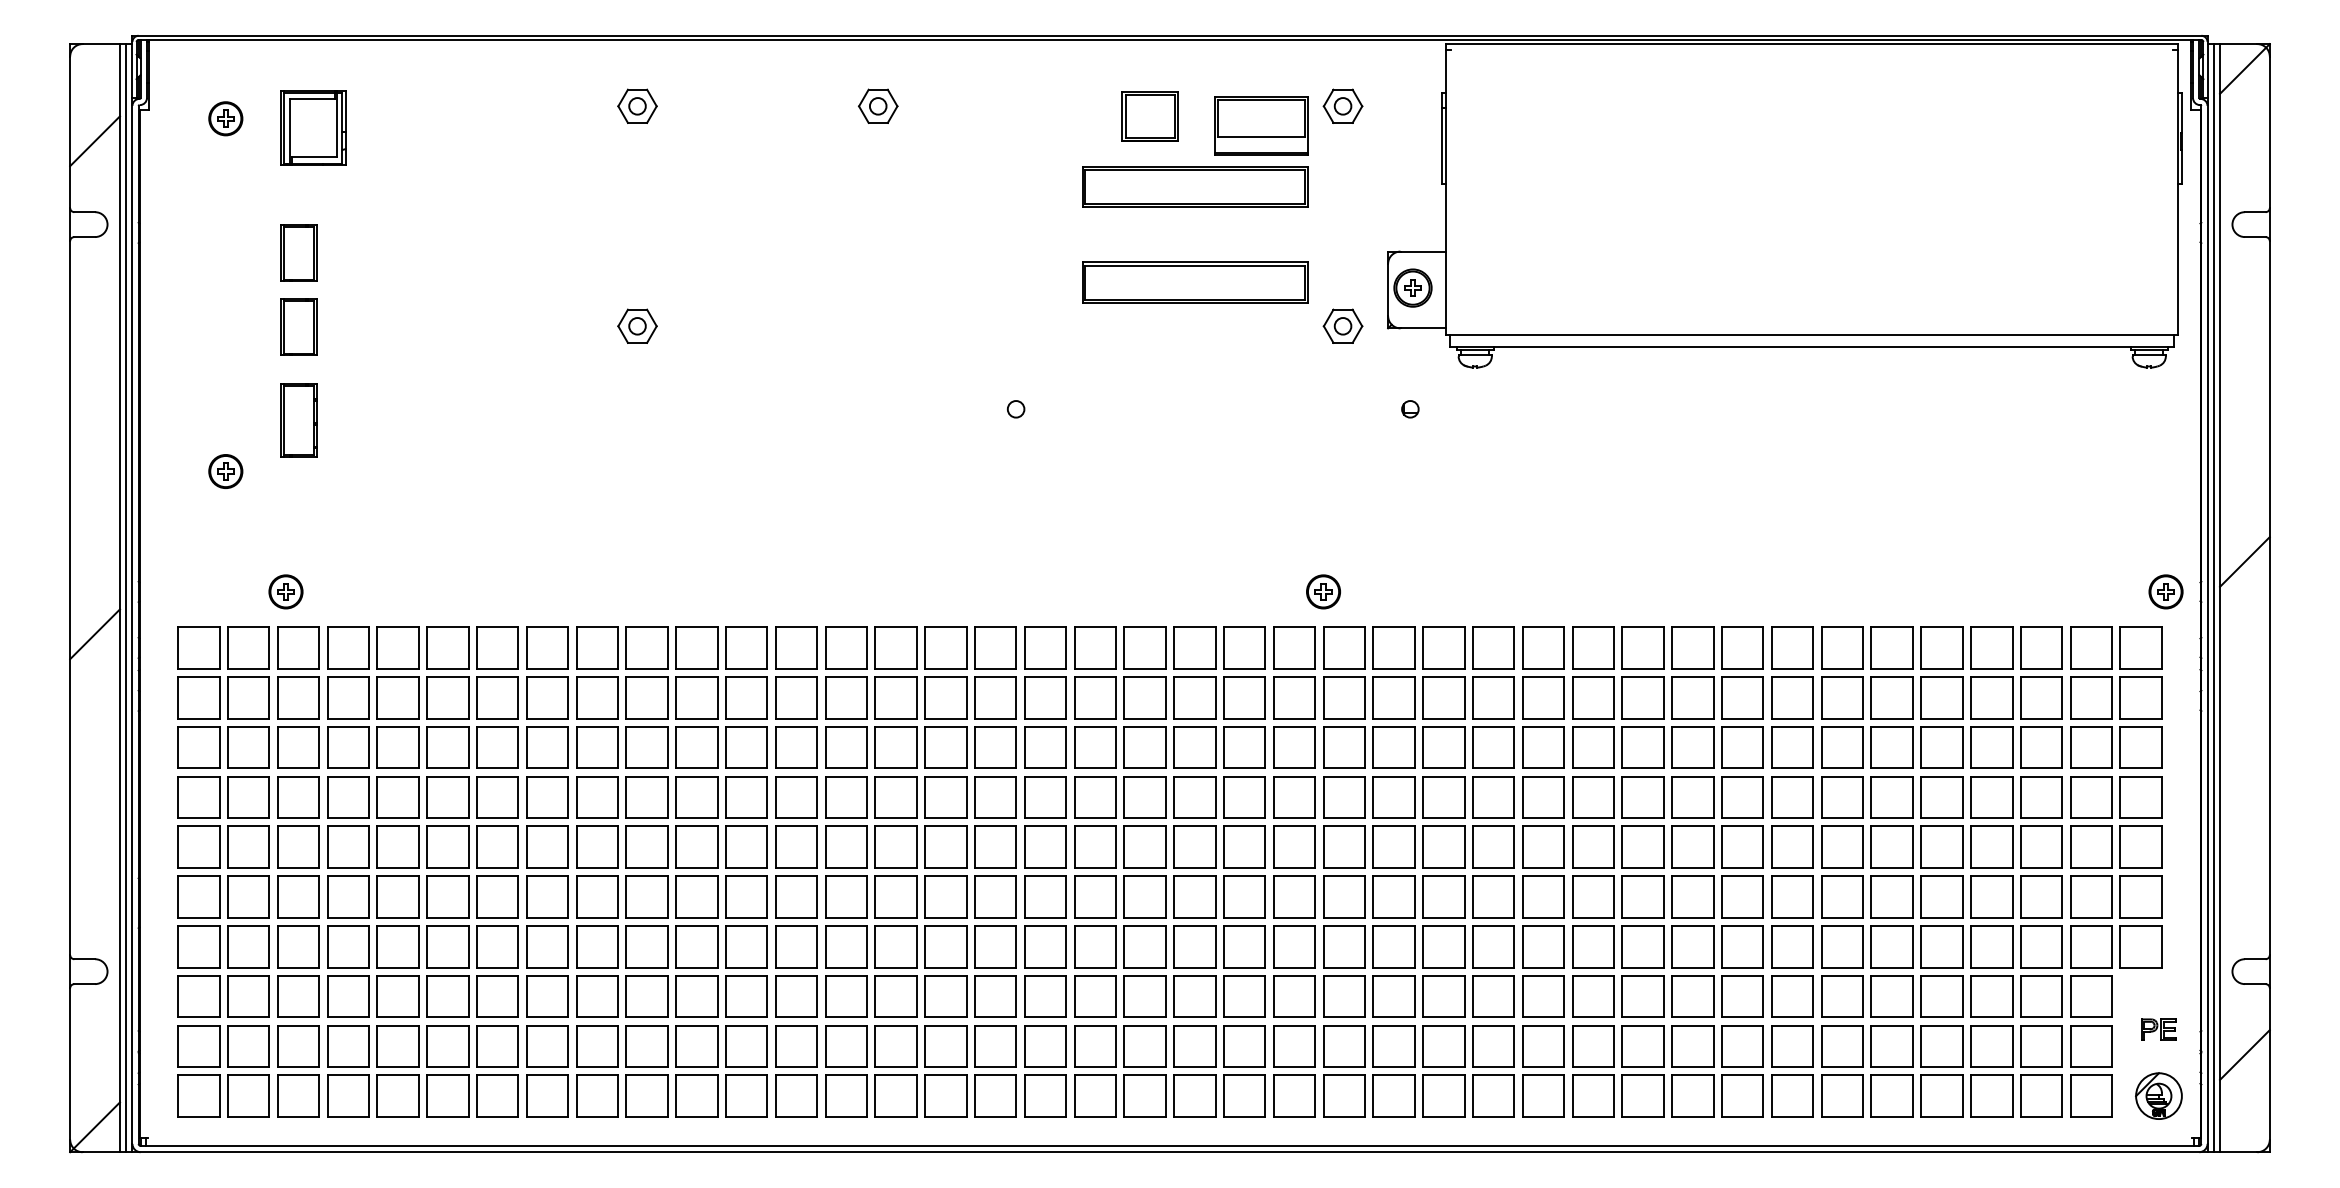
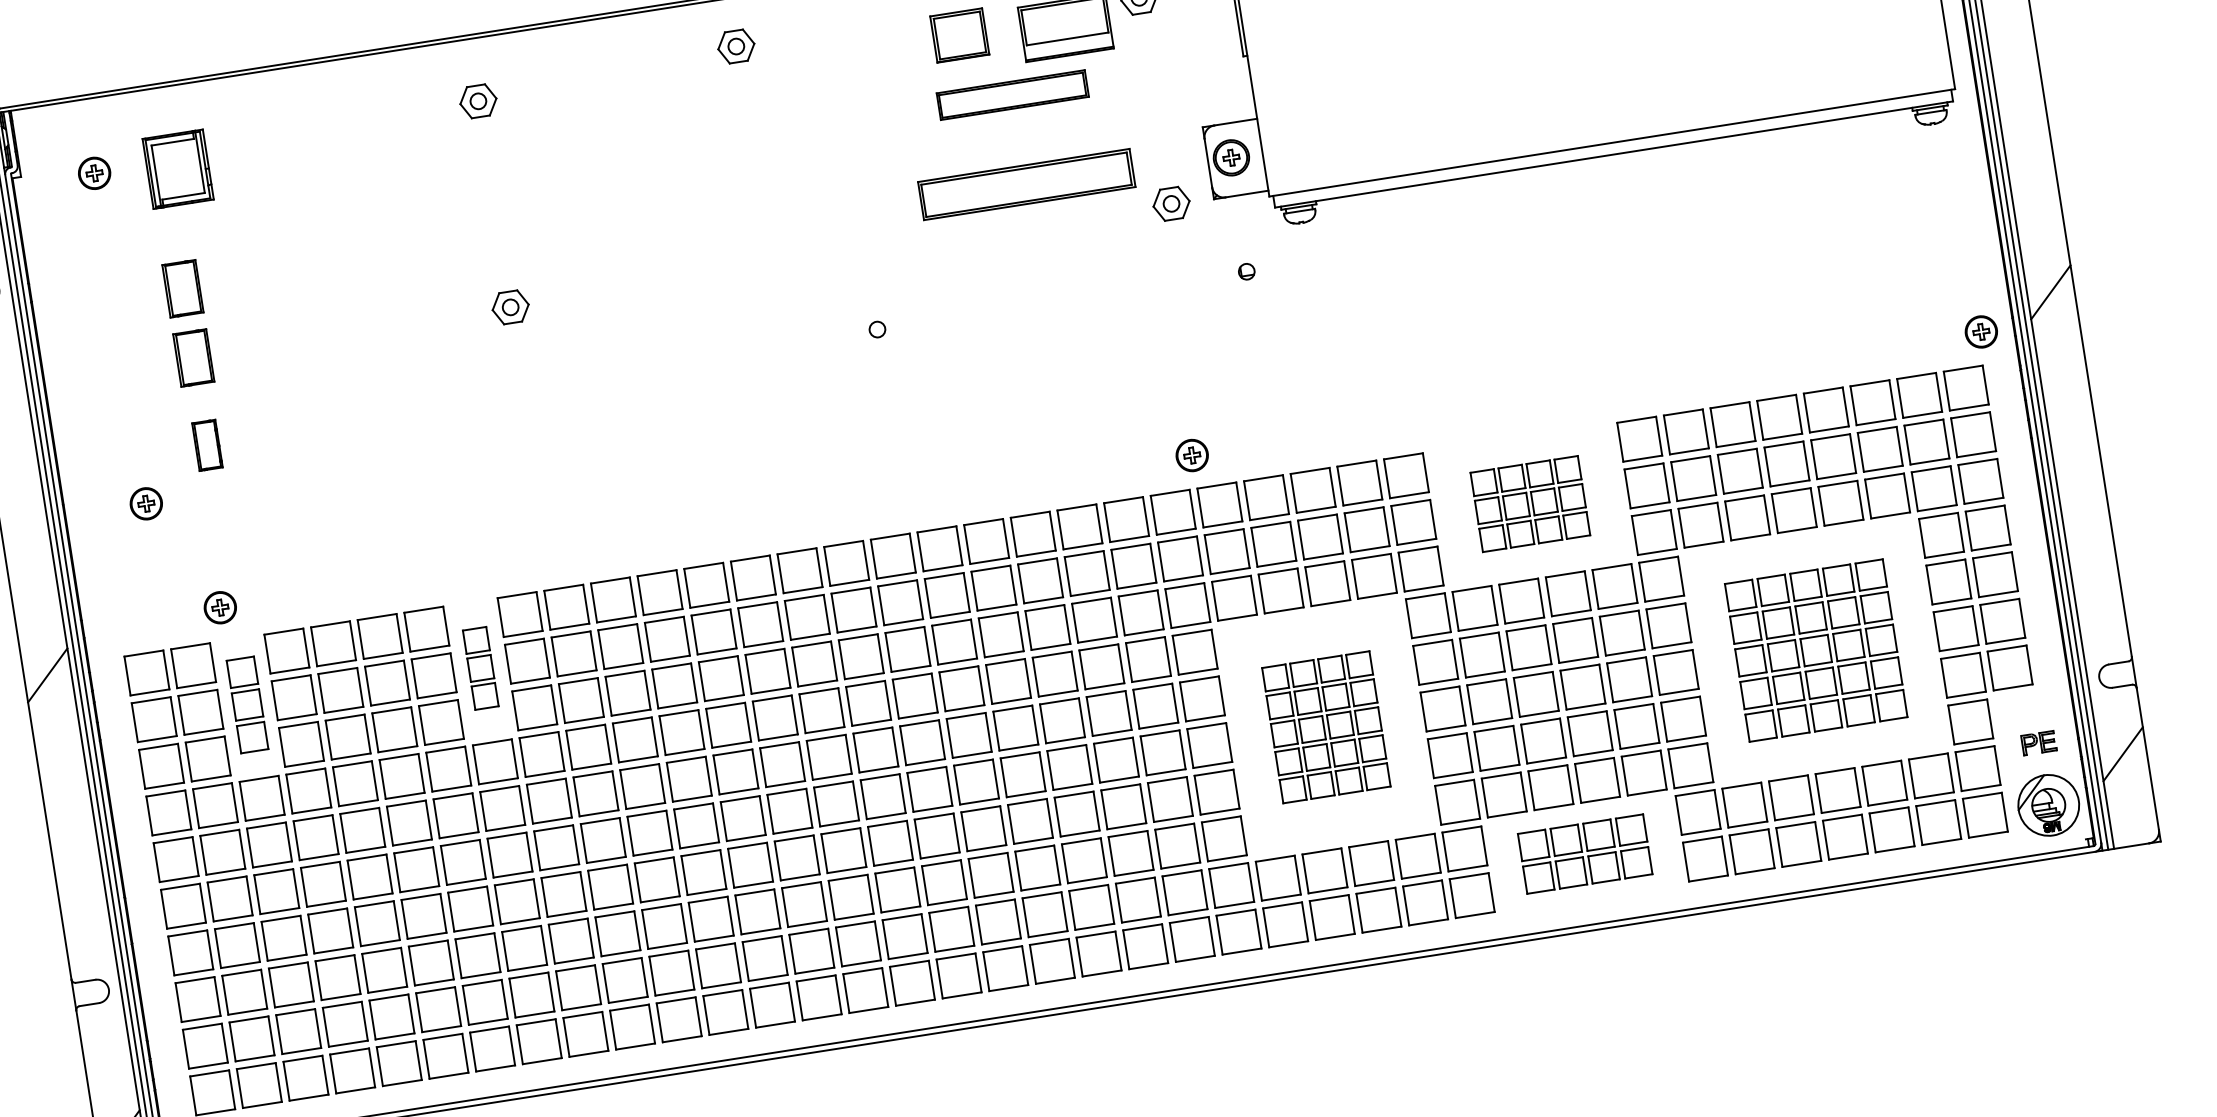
part: (878, 105) -> (736, 45), moved
part: (1195, 186) -> (1012, 94), size x0.7
part: (298, 420) -> (206, 445), size x0.7
part: (298, 697) -> (247, 704), size x0.7
part: (547, 697) -> (480, 668), size x0.6
part: (1667, 697) -> (1529, 503), size x0.6
part: (1418, 896) -> (1325, 726), size x0.6
part: (1941, 896) -> (1815, 650), size x0.7
part: (1667, 1071) -> (1584, 854), size x0.7
part: (2158, 1095) -> (2048, 804), size x1.4

